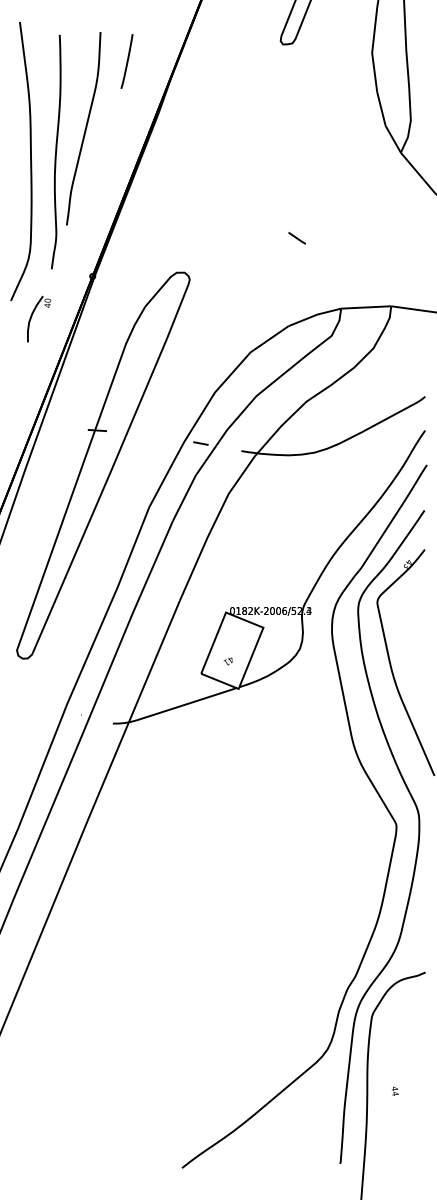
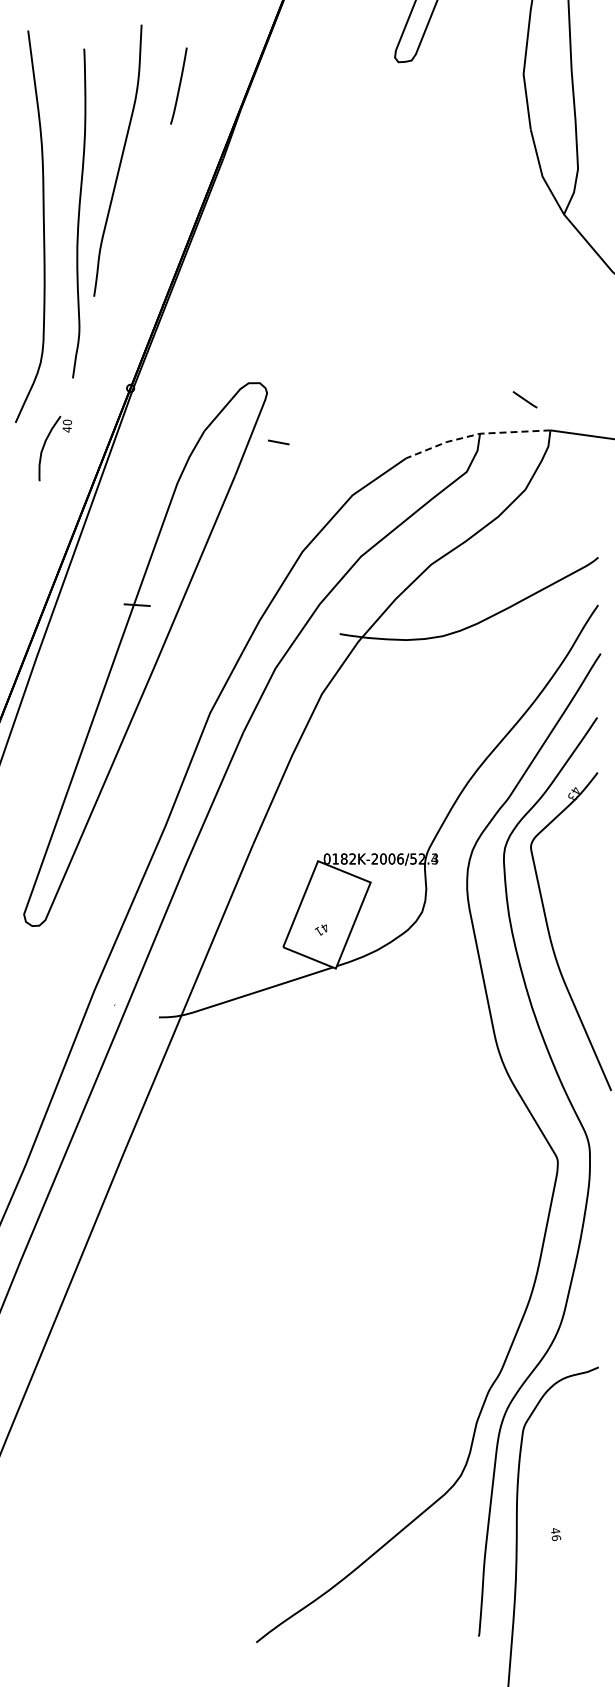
curve: (84, 130) -> (119, 162), moved
line: (296, 238) -> (524, 399), moved
line: (338, 309) -> (476, 434), solid -> dashed
line: (200, 443) -> (278, 442), moved
text: (395, 1093) -> (556, 1537), 44 -> 46

